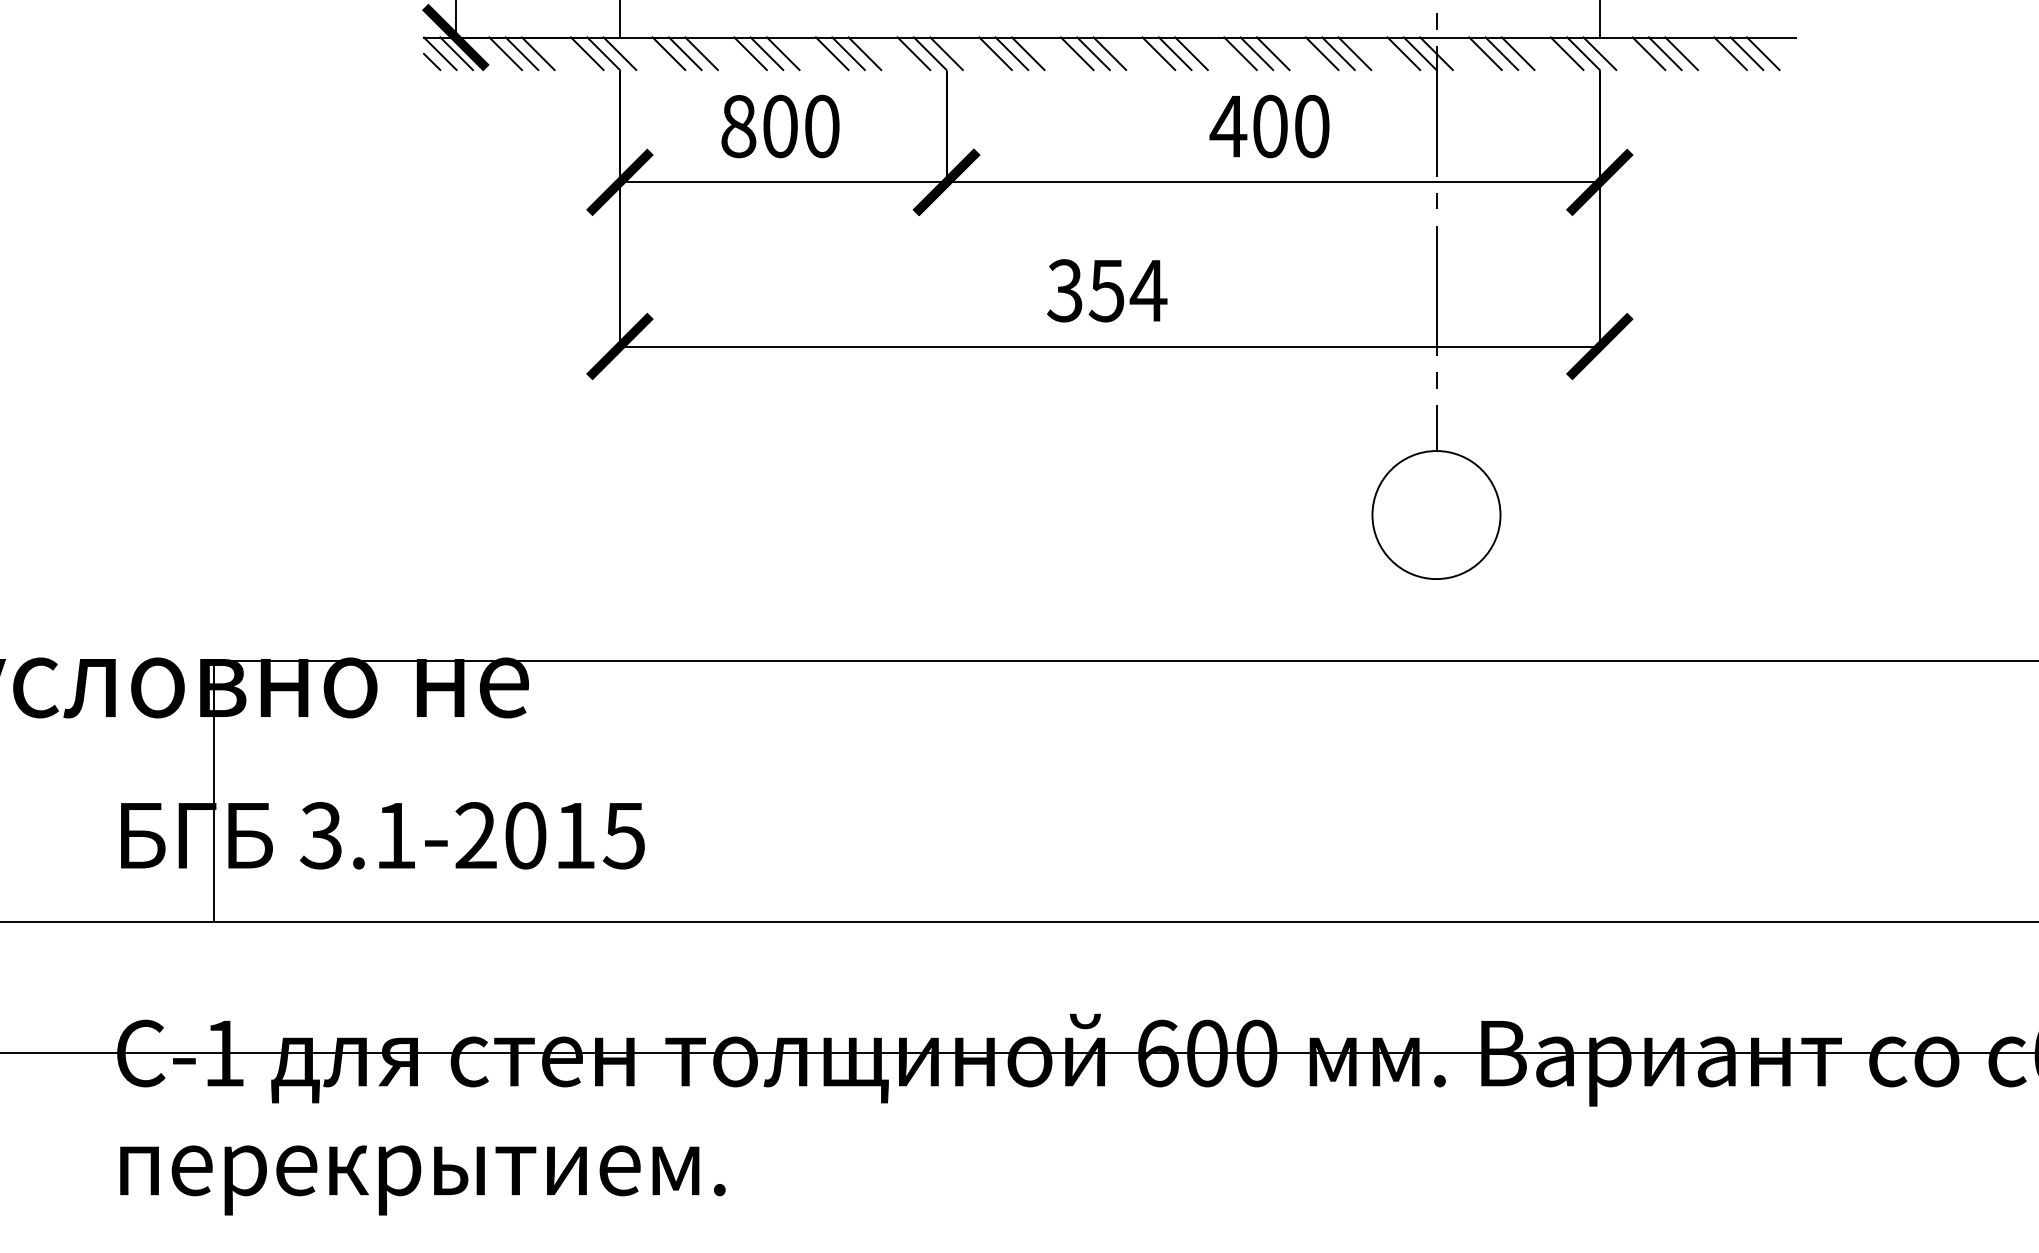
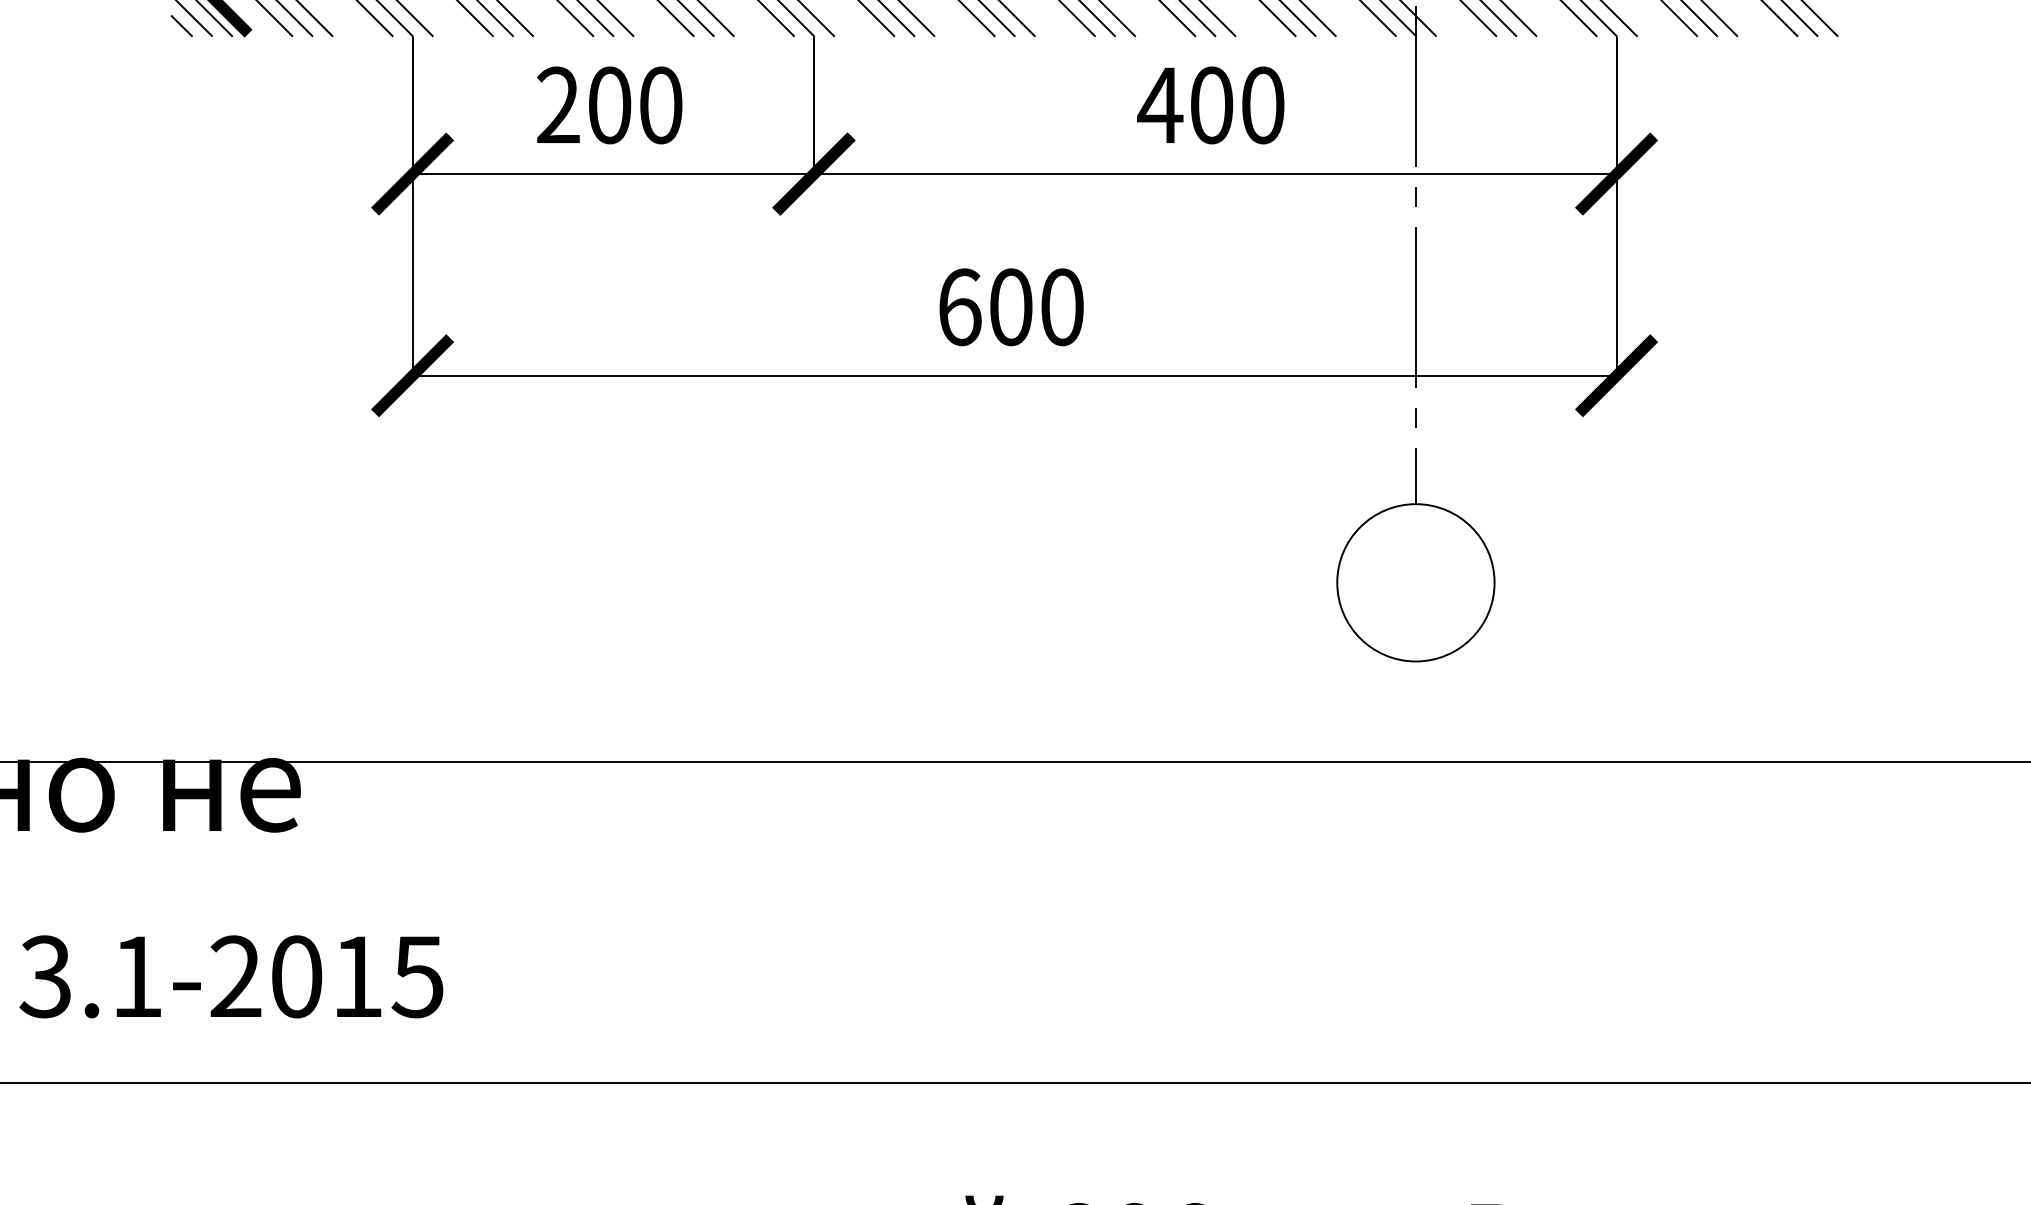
text: (738, 126) -> (558, 105), 800 -> 200
text: (1107, 290) -> (1011, 306), 354 -> 600

